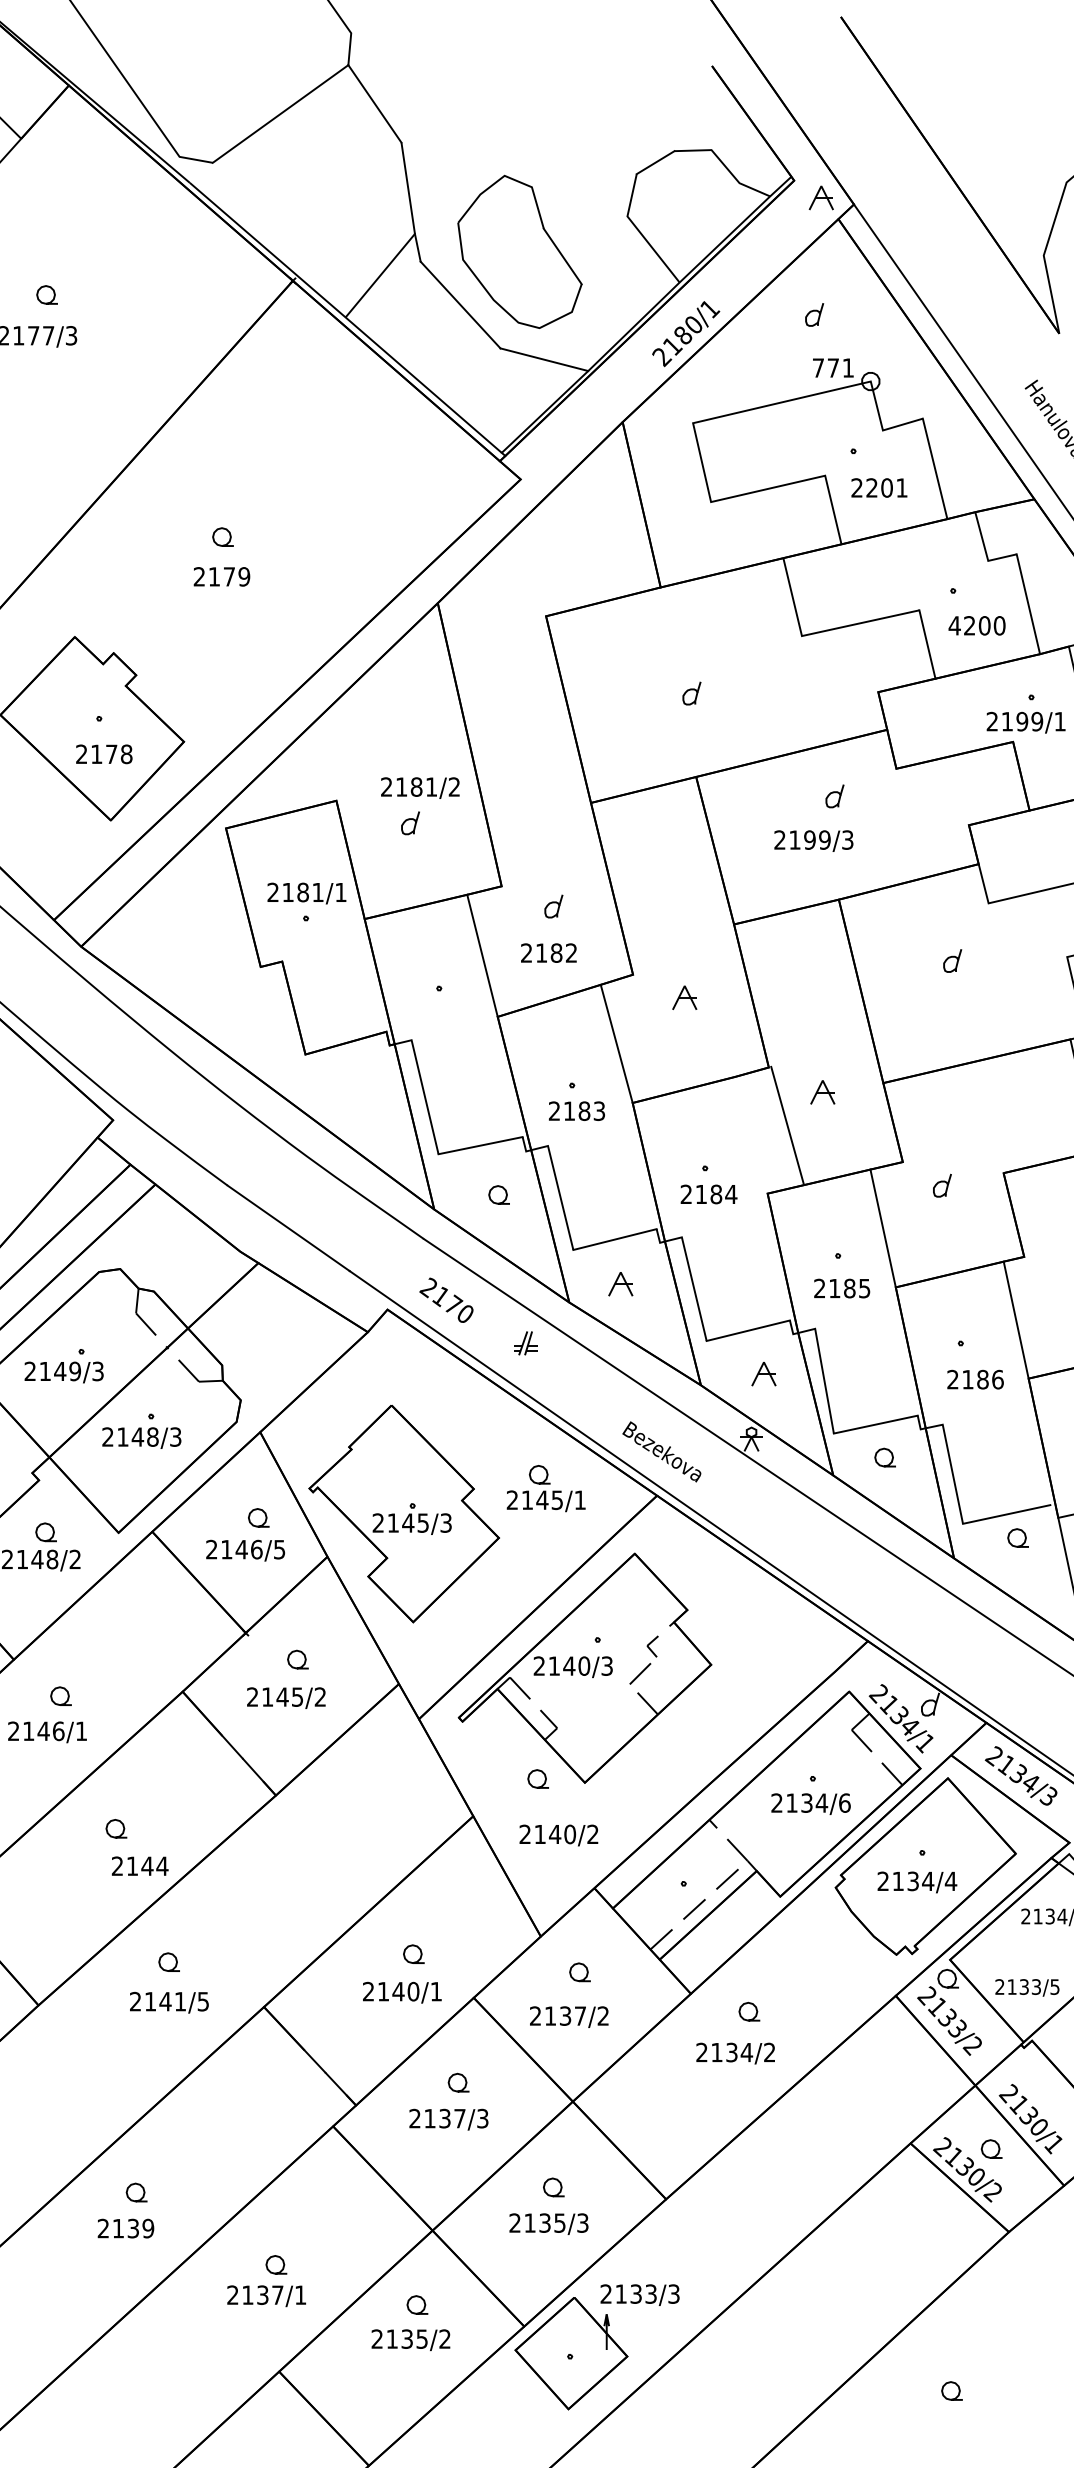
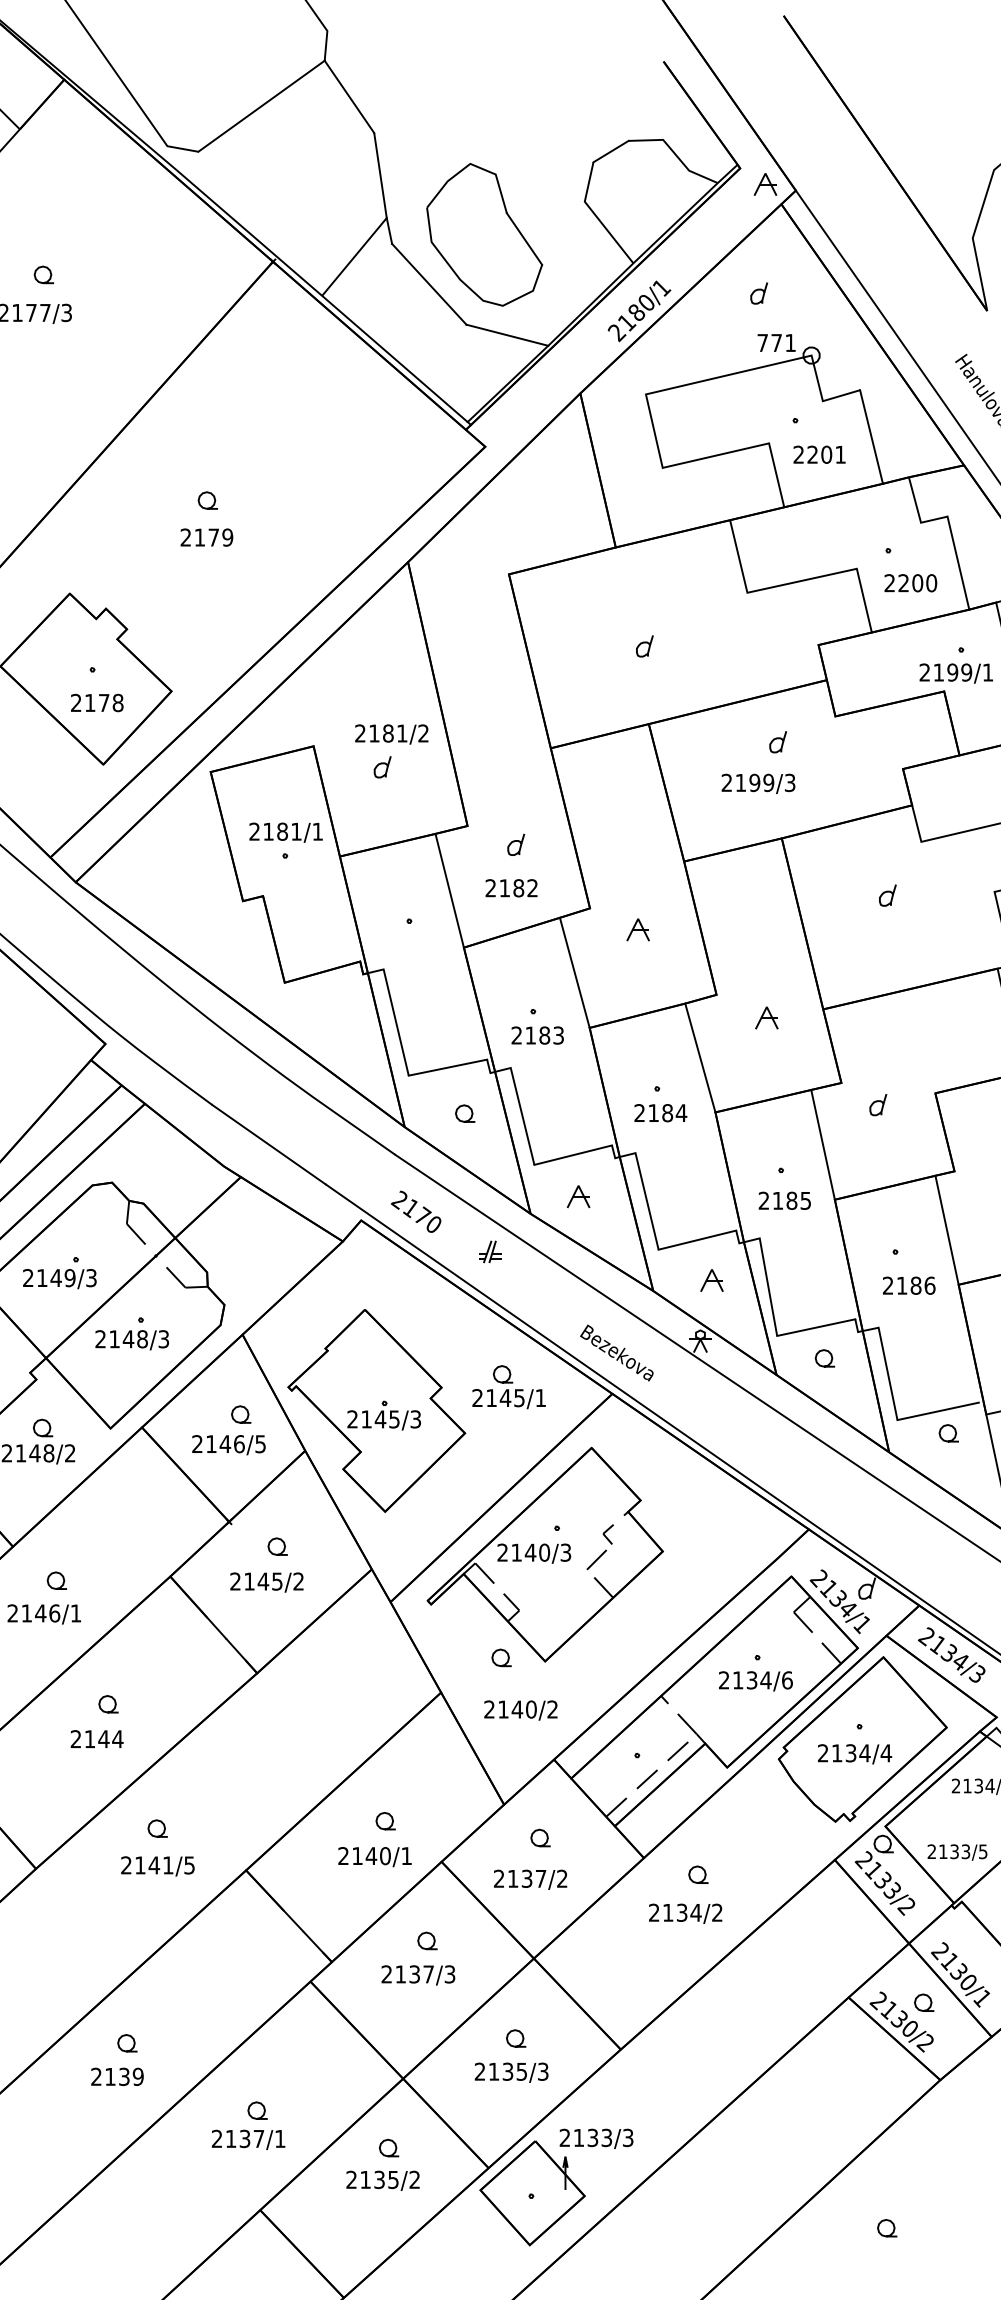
text: (954, 625) -> (889, 582), 4200 -> 2200
line: (787, 1124) -> (700, 1057), moved
text: (139, 1865) -> (96, 1738), moved

